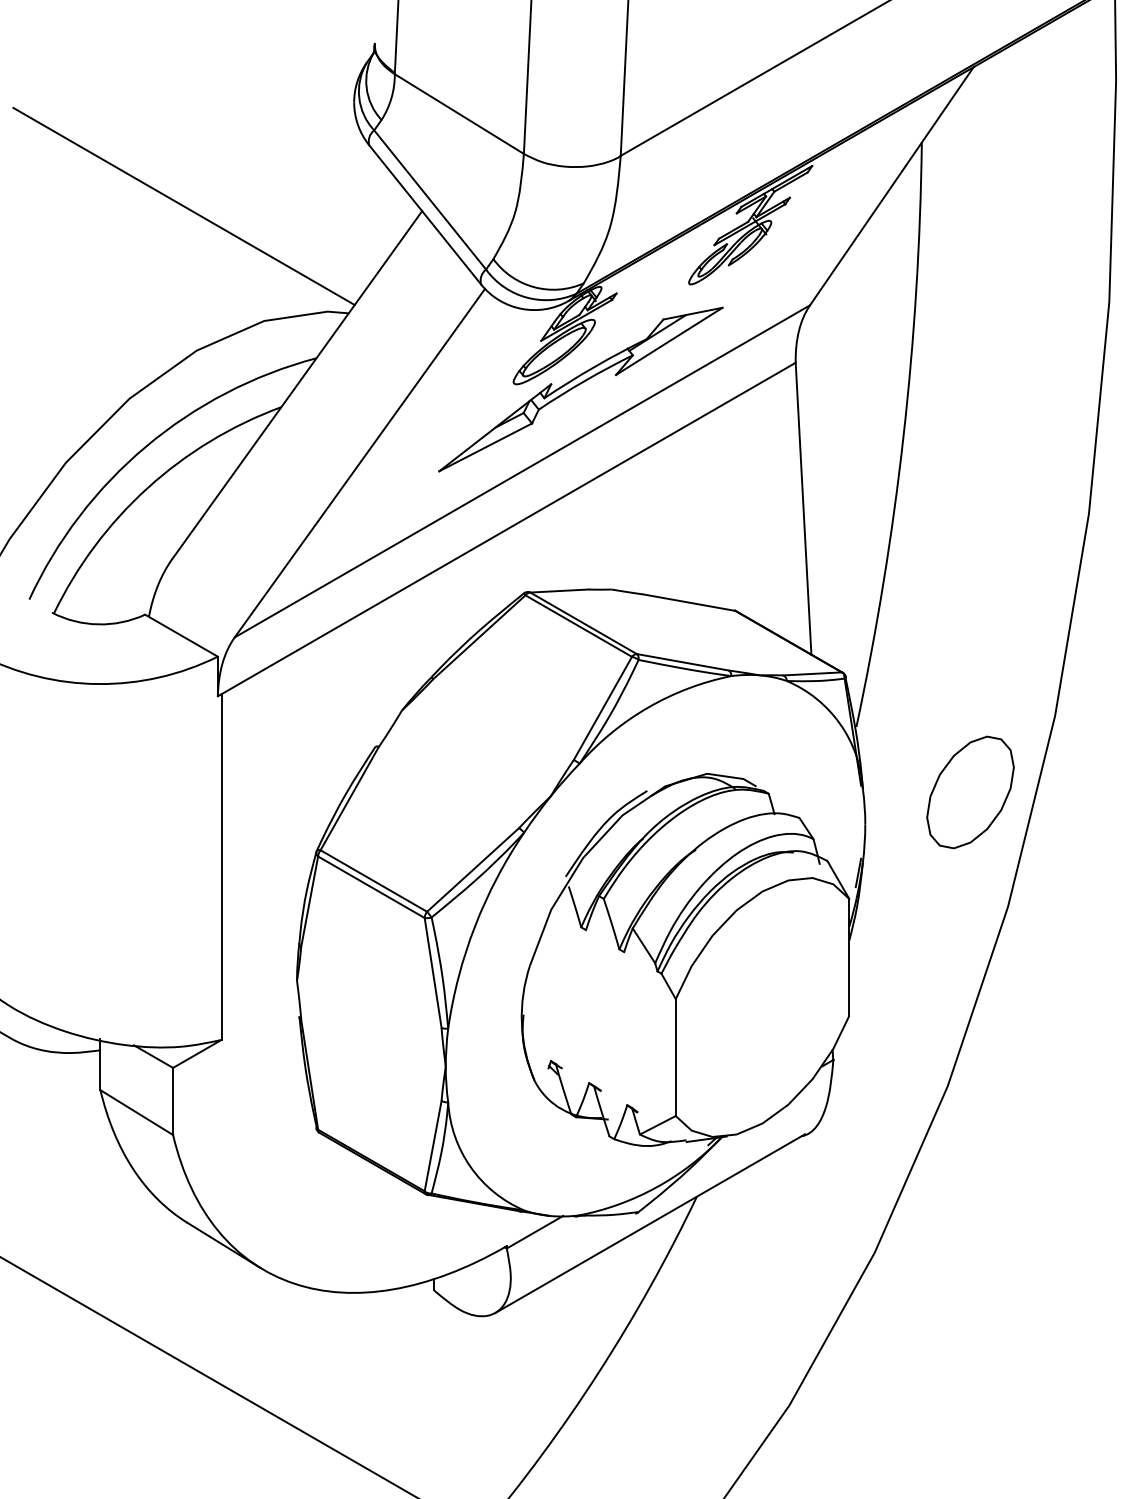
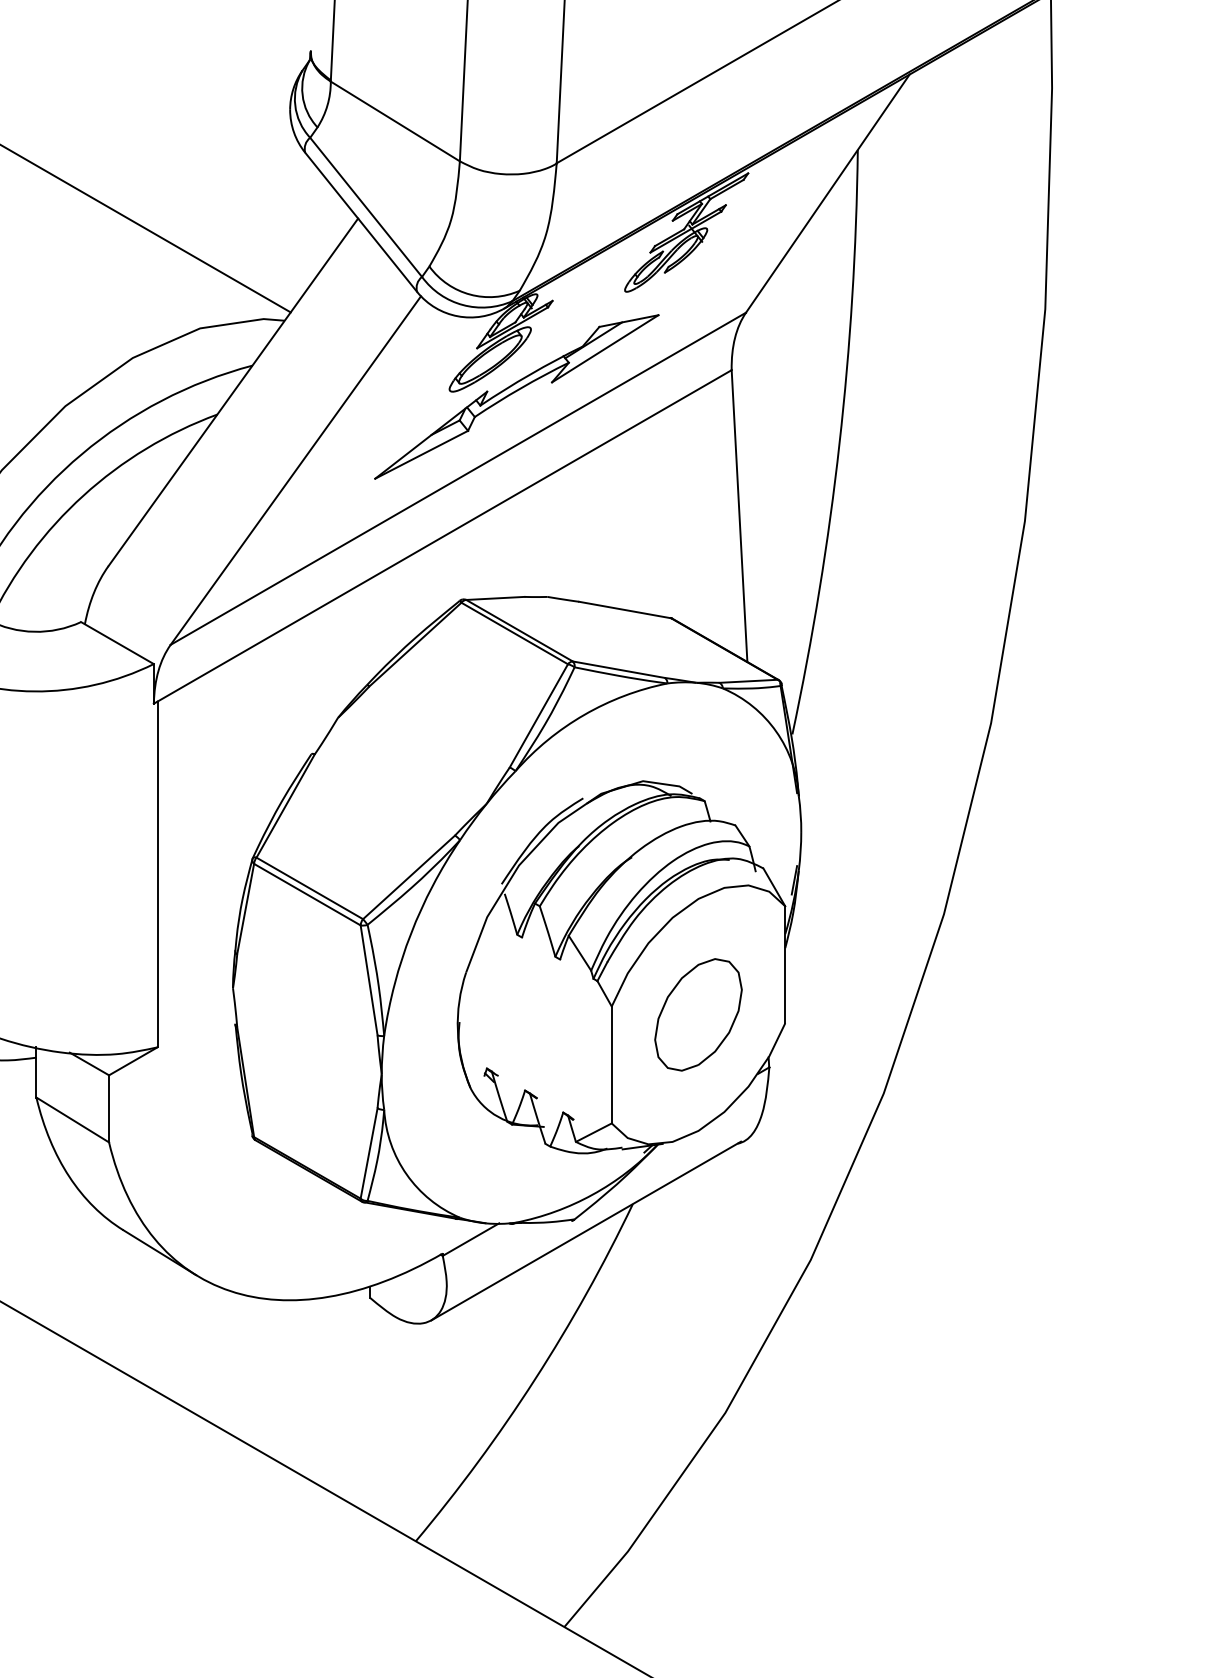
part: (970, 792) -> (698, 1014), moved

